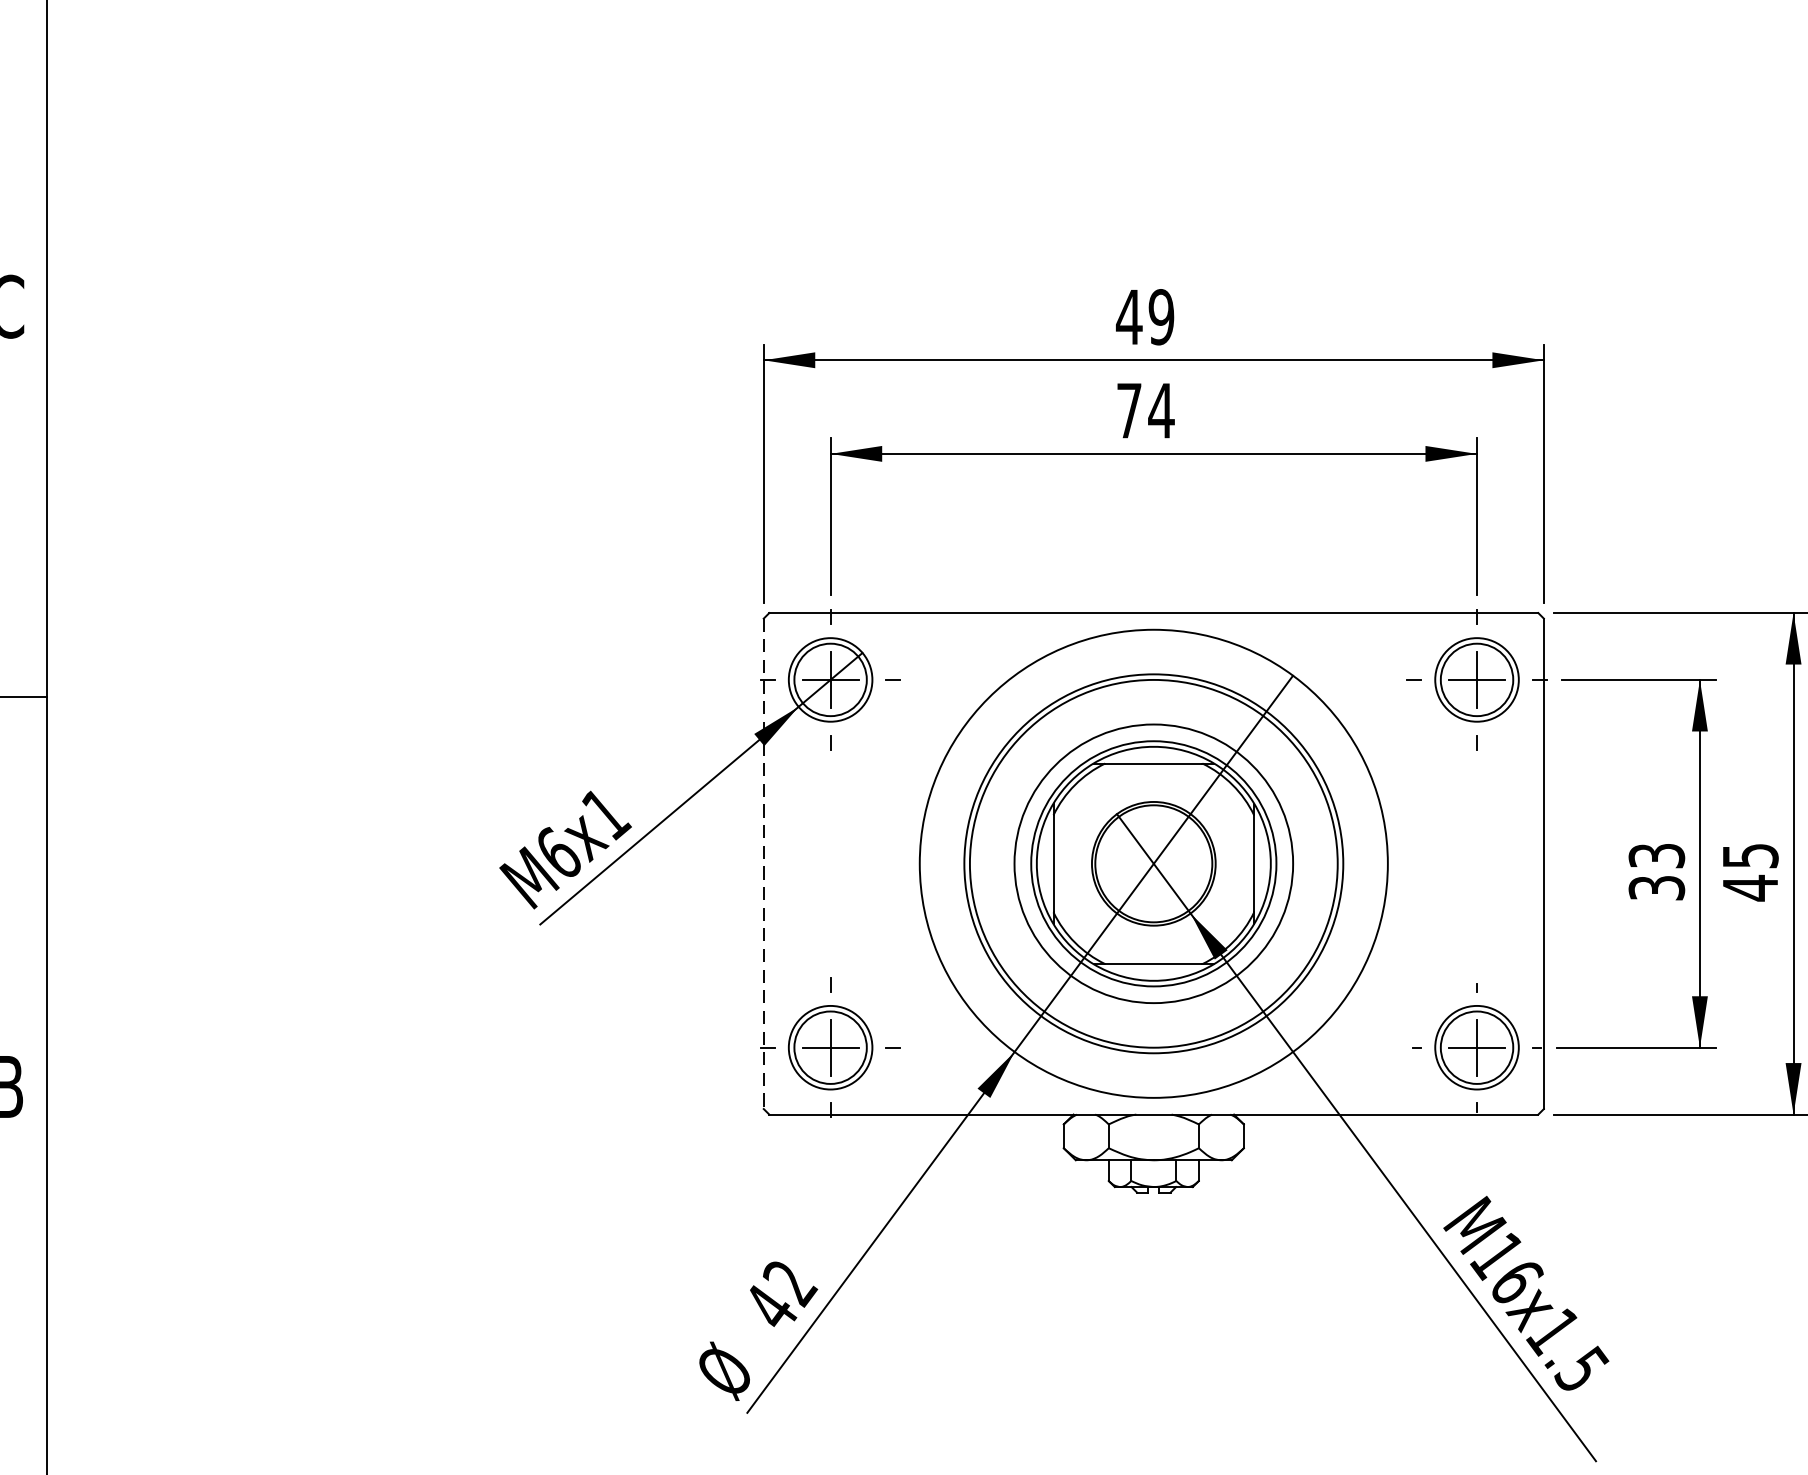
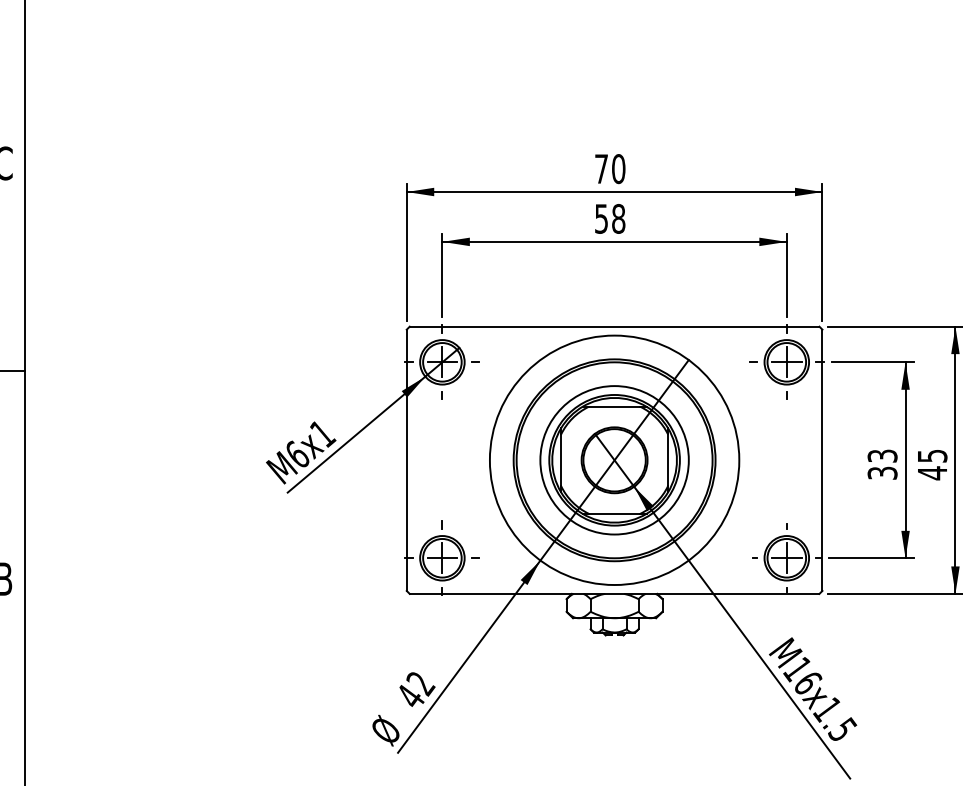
text: (1144, 318) -> (609, 169), 49 -> 70
text: (1146, 409) -> (610, 218), 74 -> 58
line: (763, 864) -> (406, 460), dashed -> solid

